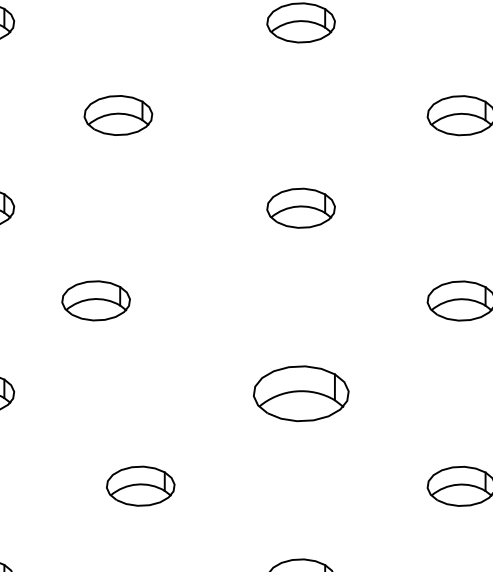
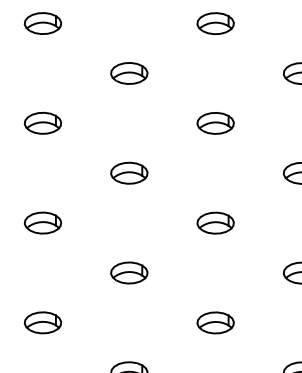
part: (118, 115) -> (129, 73), moved
part: (96, 299) -> (129, 172), moved
part: (300, 392) -> (215, 222), size x0.71

